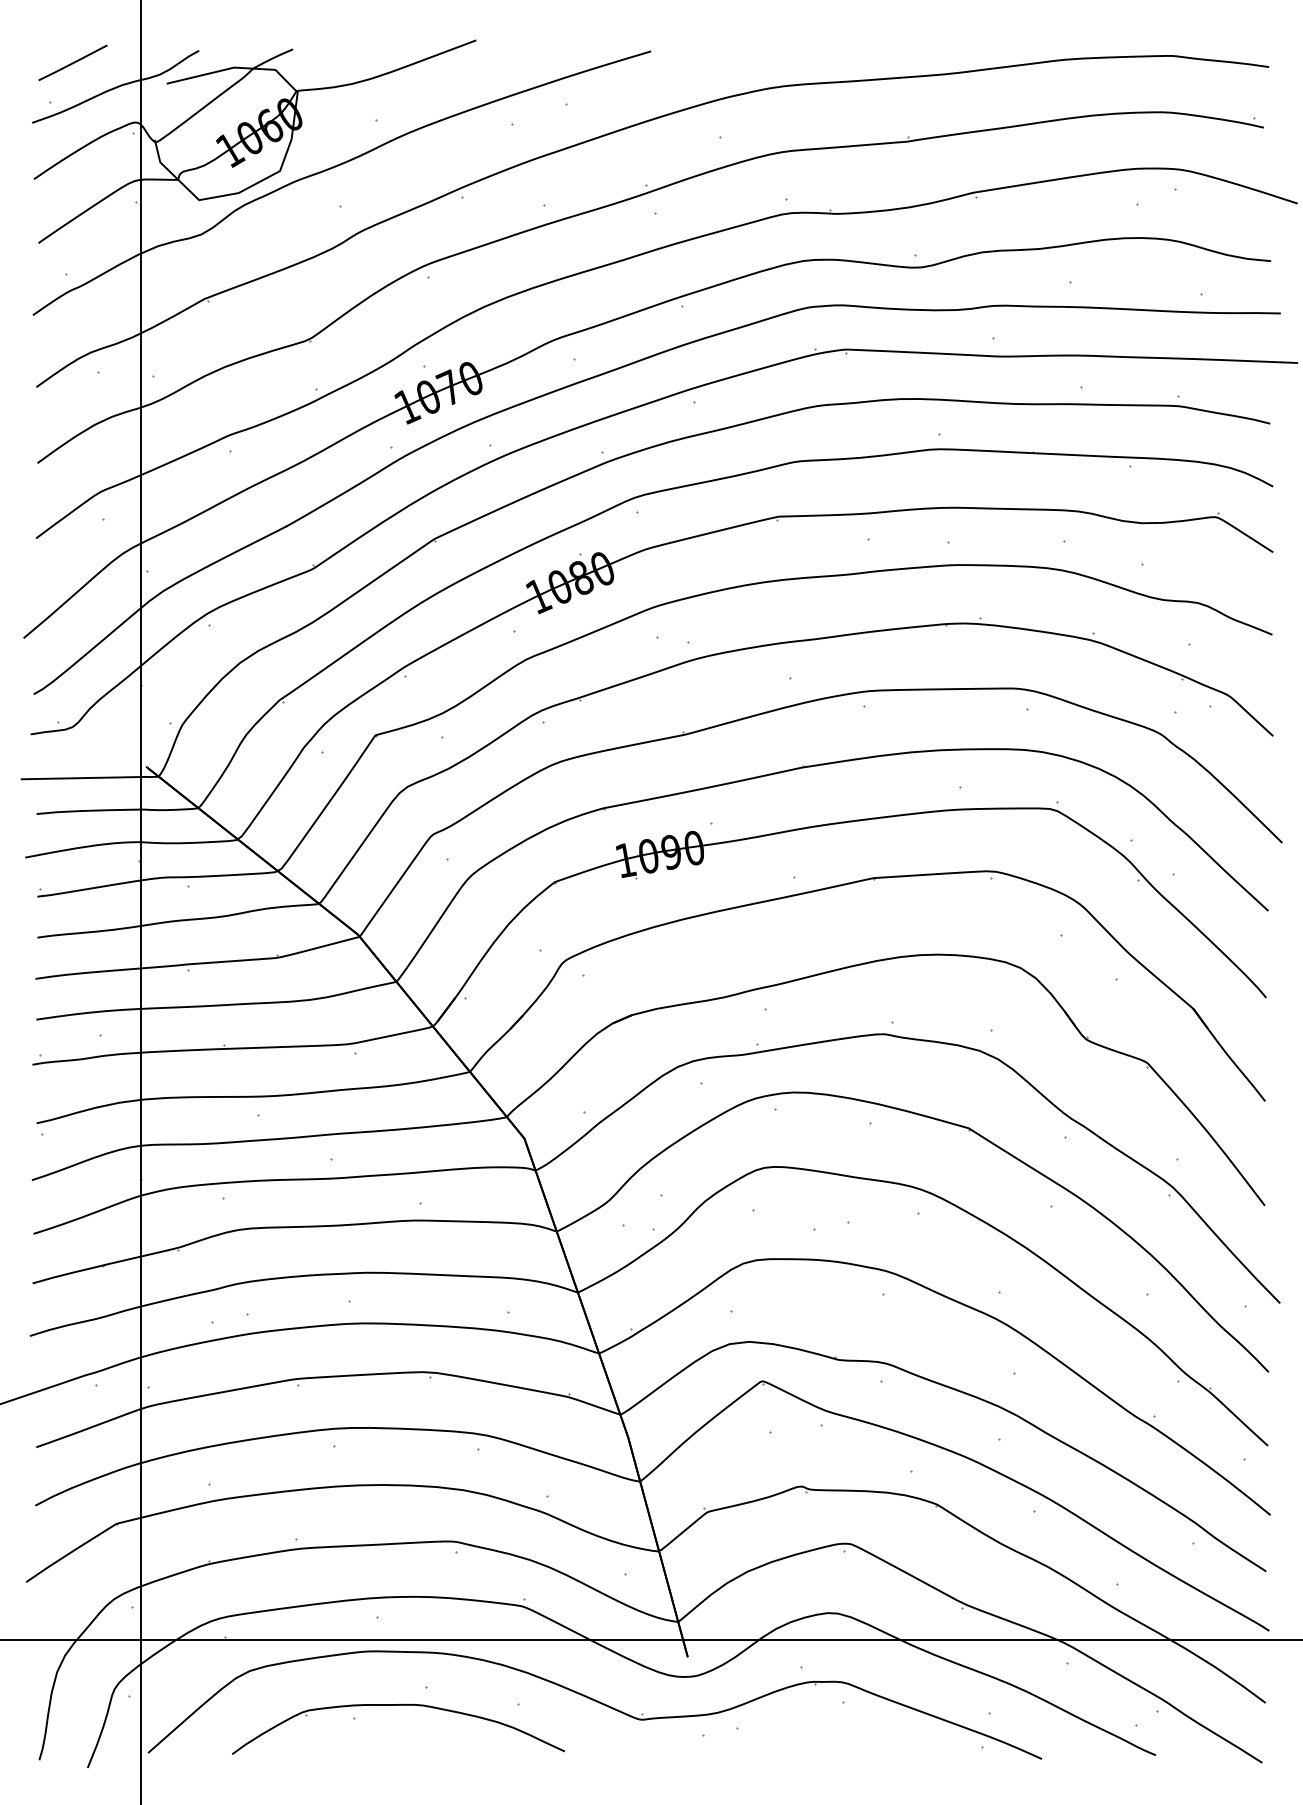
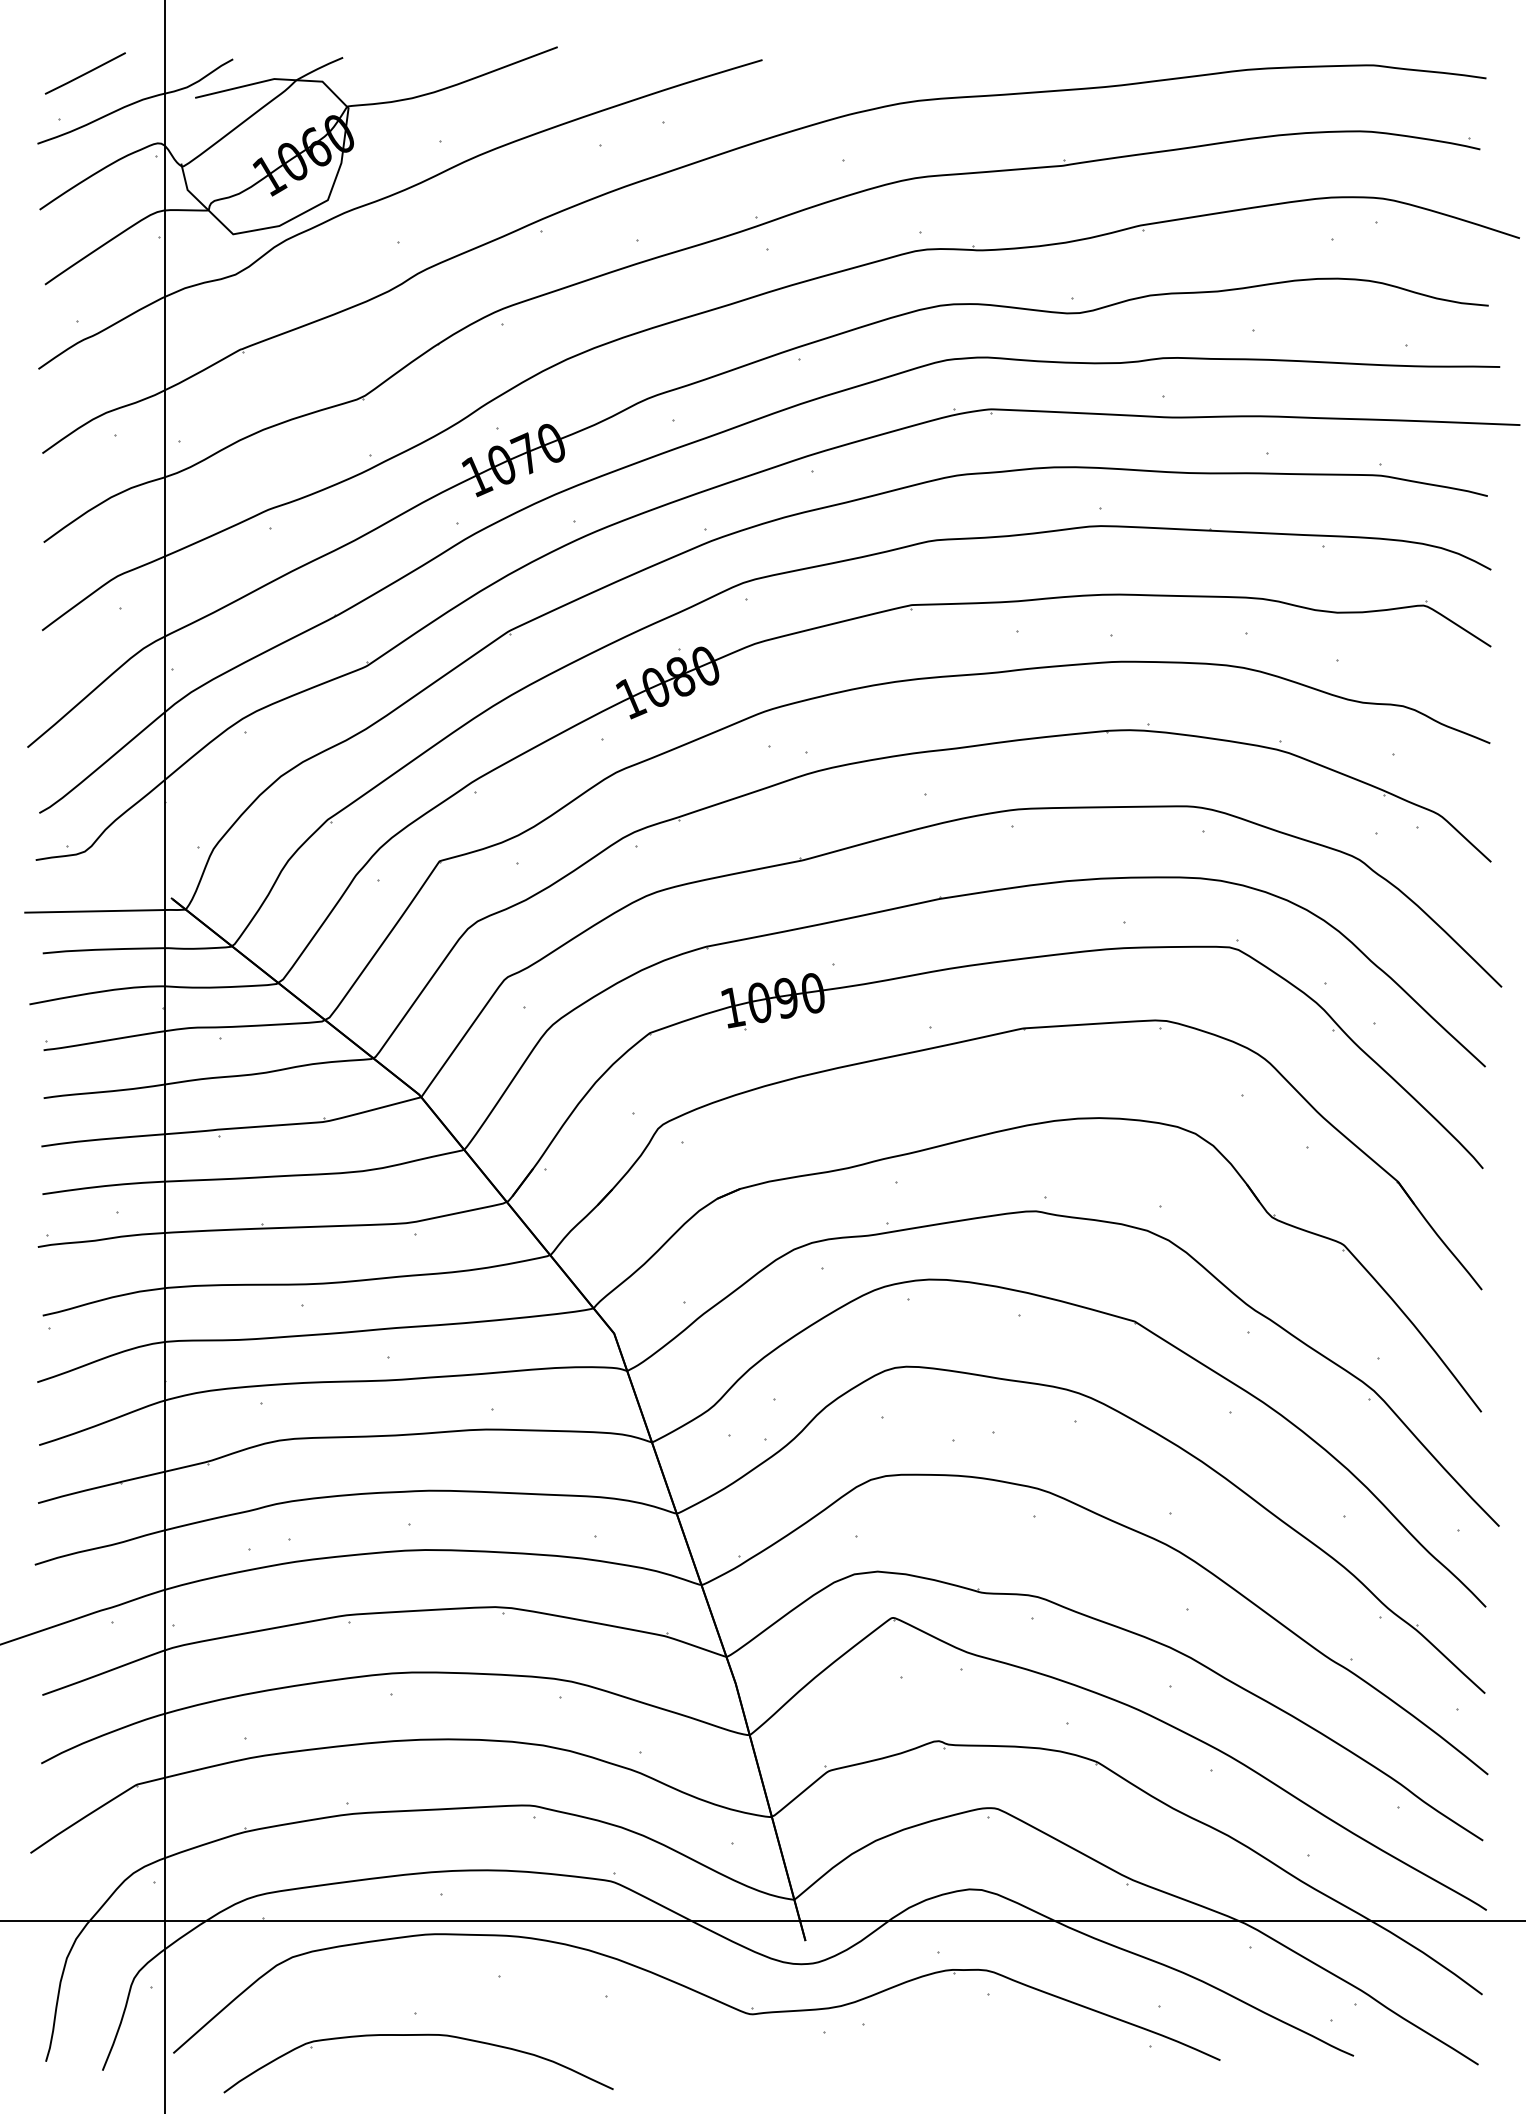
part: (398, 1705) -> (418, 2035), moved

